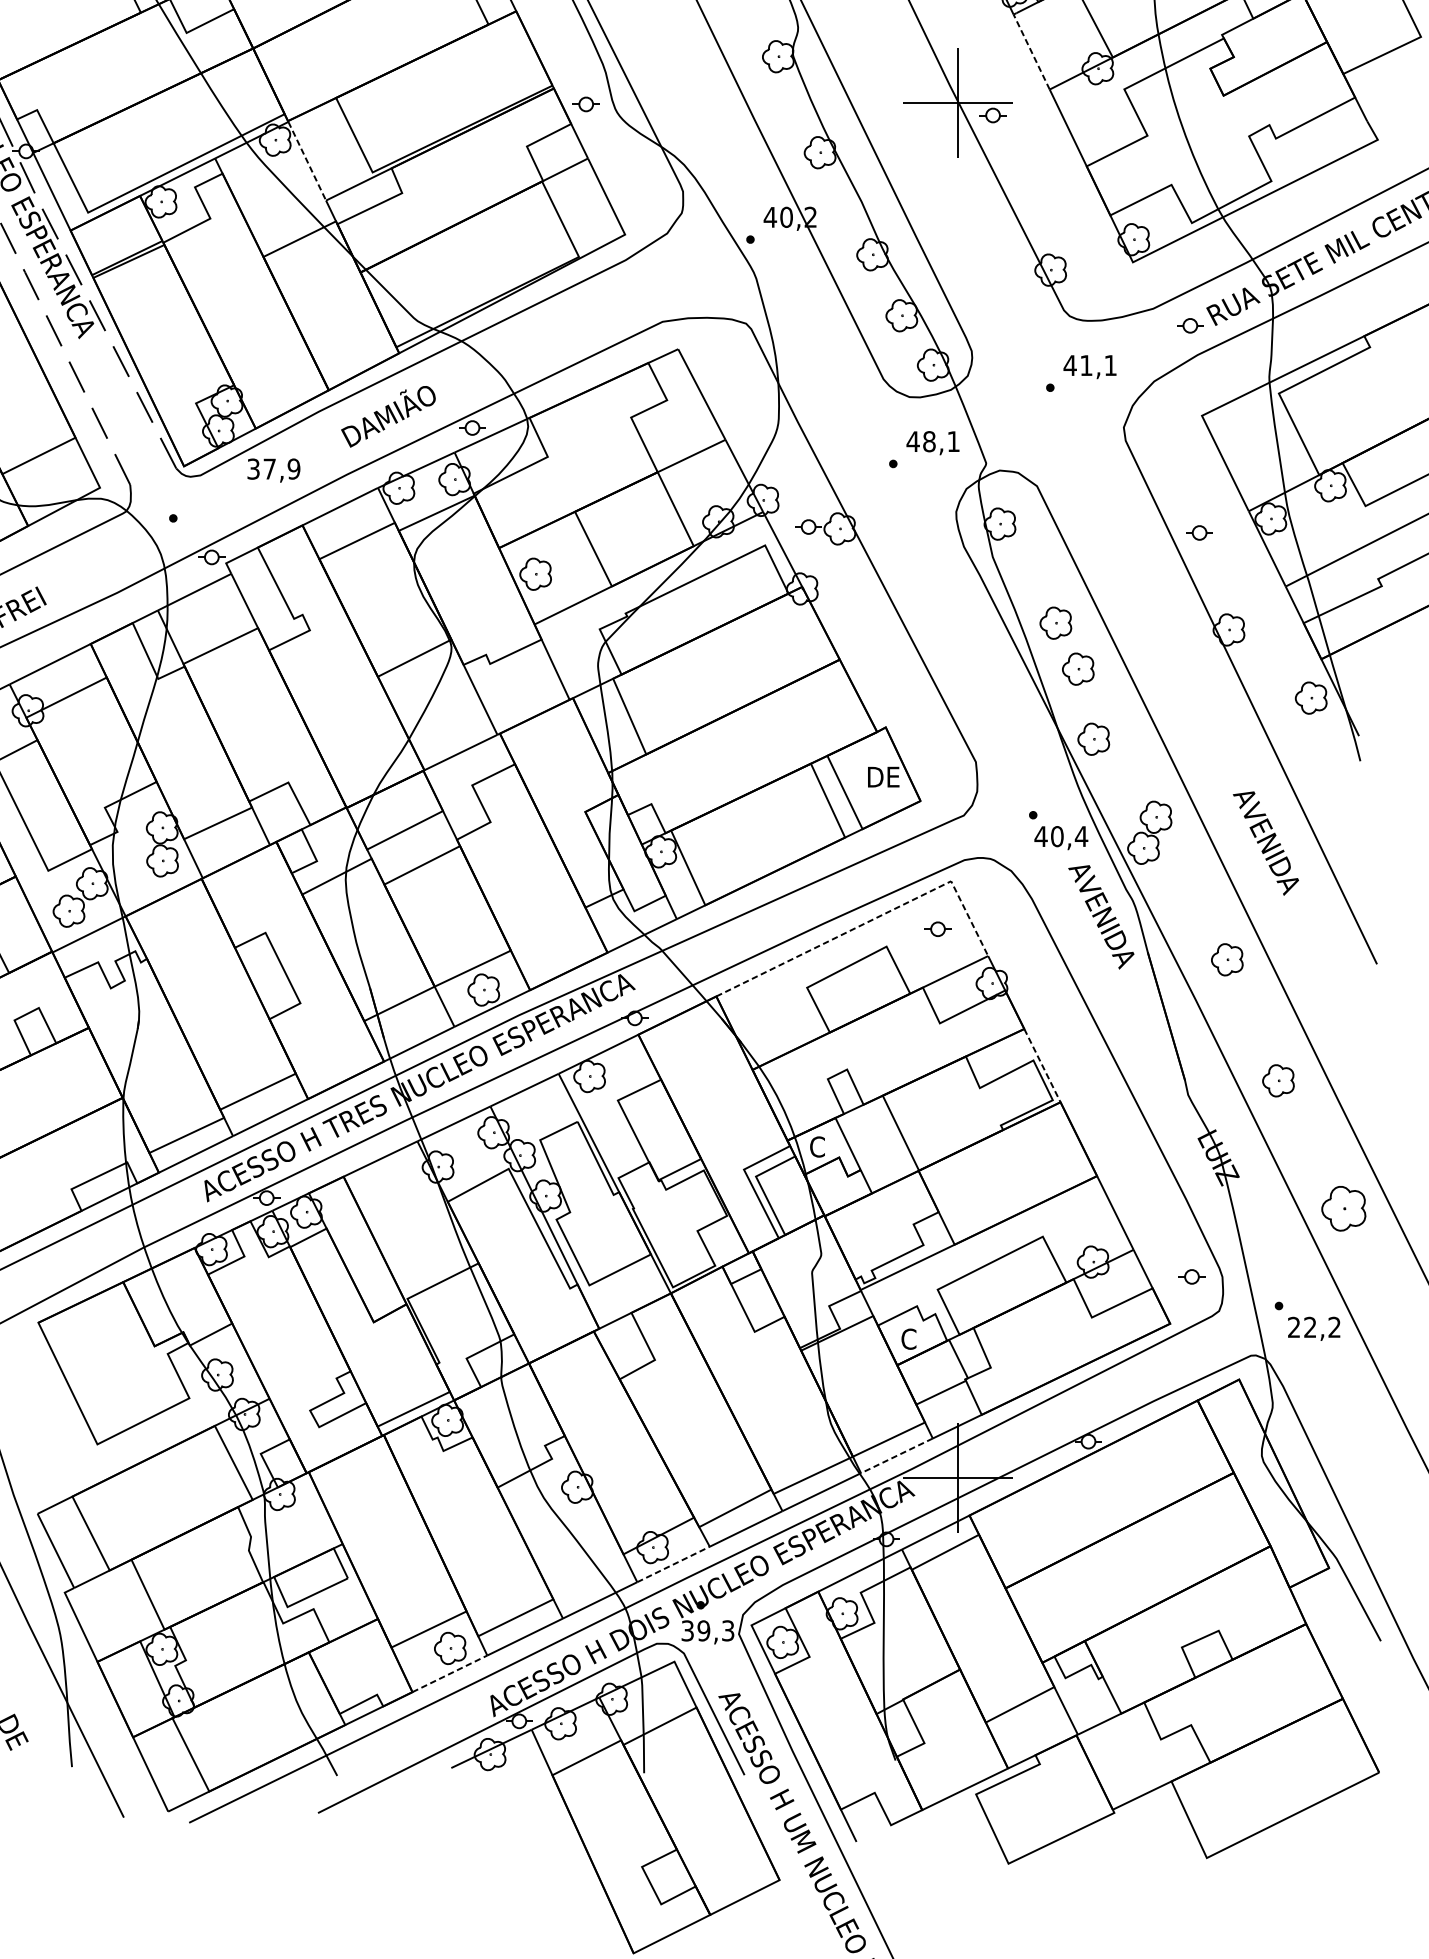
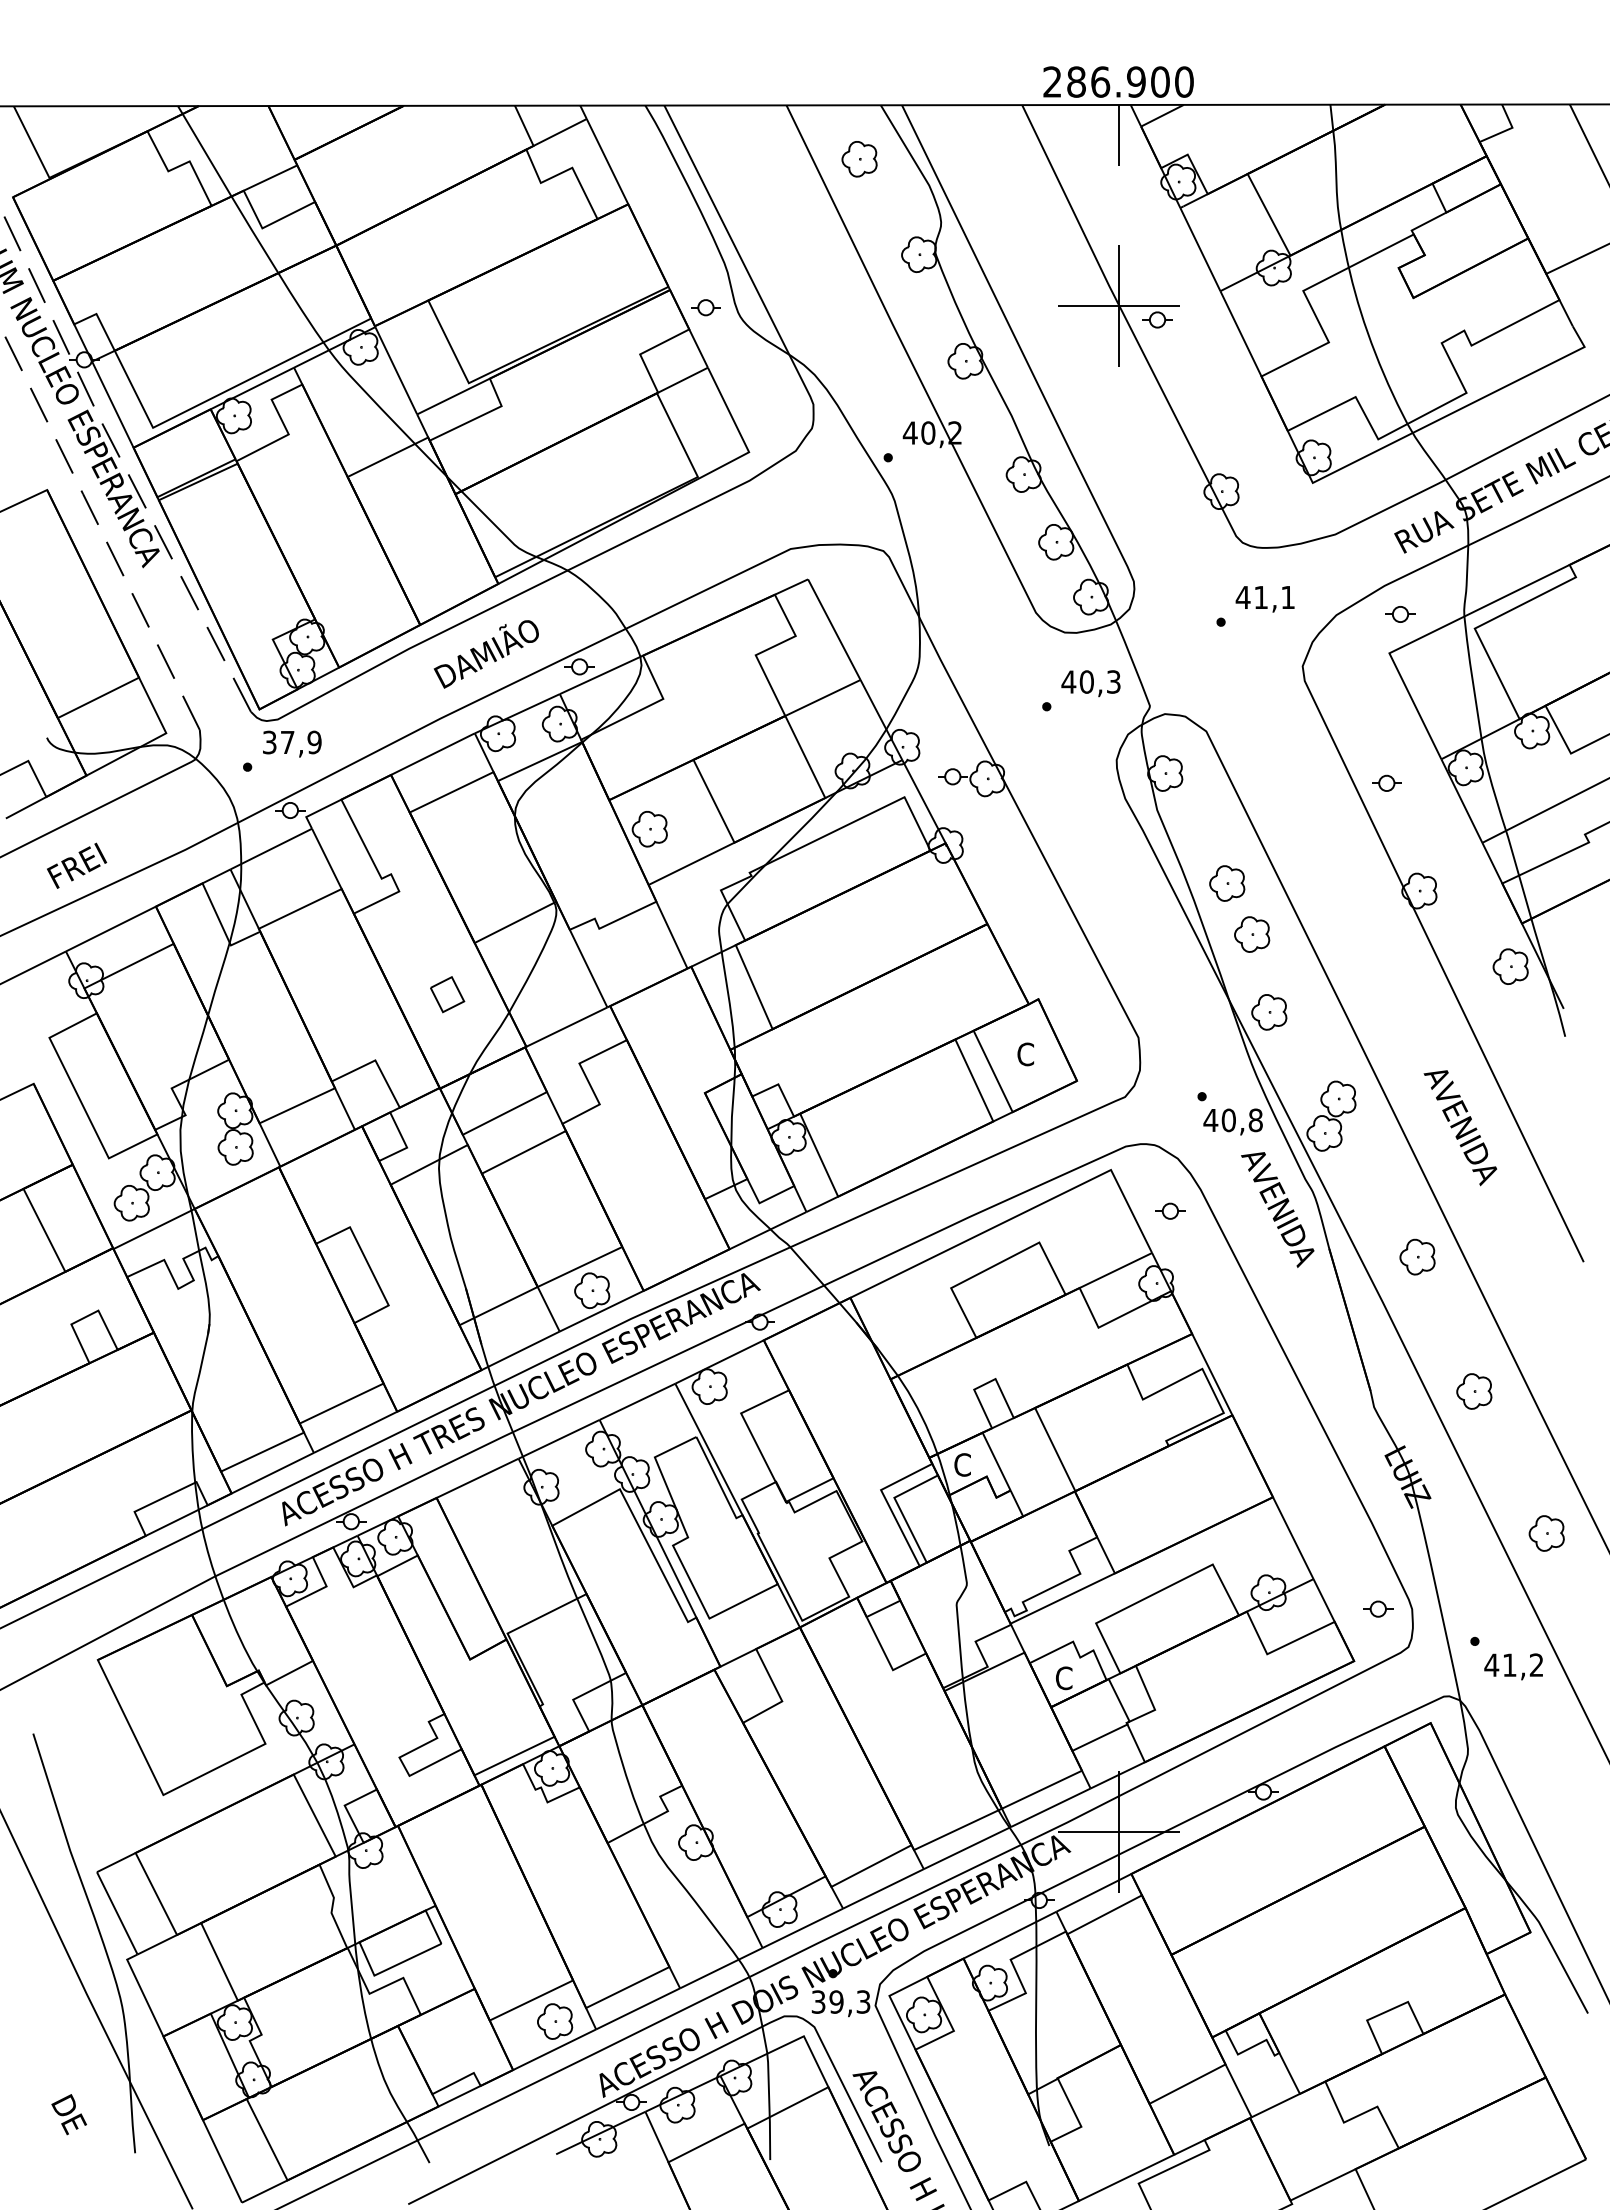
line: (1031, 52) -> (1200, 249), dashed -> solid
line: (307, 161) -> (396, 371), dashed -> solid
part: (1190, 325) -> (1400, 614), moved
text: (940, 441) -> (1099, 681), 48,1 -> 40,3
text: (274, 470) -> (292, 743), moved
part: (353, 723) -> (447, 994), added
text: (883, 777) -> (1035, 1054), DE -> C
text: (1081, 836) -> (1255, 1120), 40,4 -> 40,8
line: (872, 920) -> (1023, 1213), dashed -> solid
part: (938, 928) -> (1170, 1210), moved
line: (1042, 1066) -> (1212, 1375), dashed -> solid
part: (1343, 1208) -> (1546, 1533), size x0.71
text: (1302, 1326) -> (1500, 1664), 22,2 -> 41,2
line: (896, 1456) -> (1050, 1808), dashed -> solid
line: (673, 1564) -> (802, 1928), dashed -> solid
line: (450, 1673) -> (555, 2049), dashed -> solid

